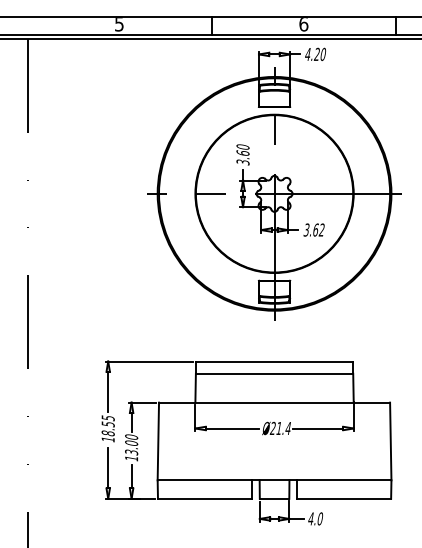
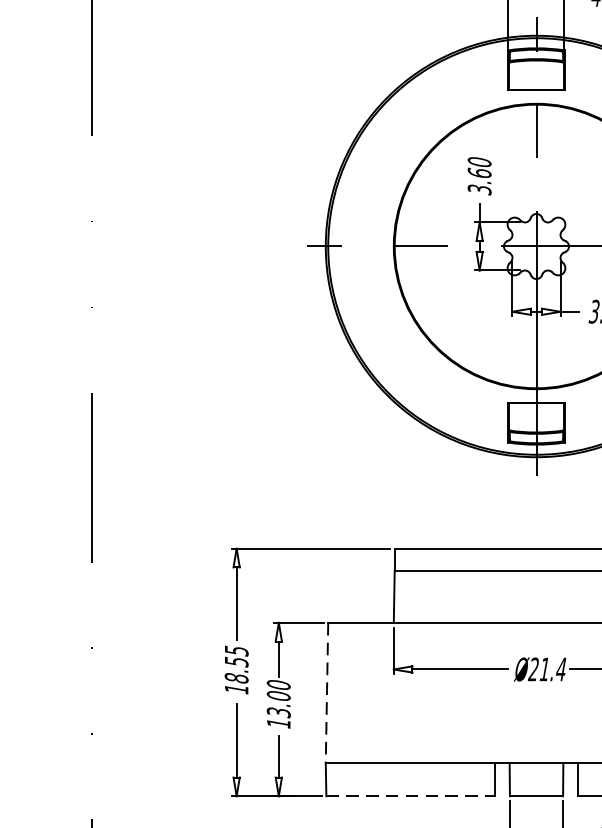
line: (158, 441) -> (327, 692), solid -> dashed
line: (204, 498) -> (410, 795), solid -> dashed

